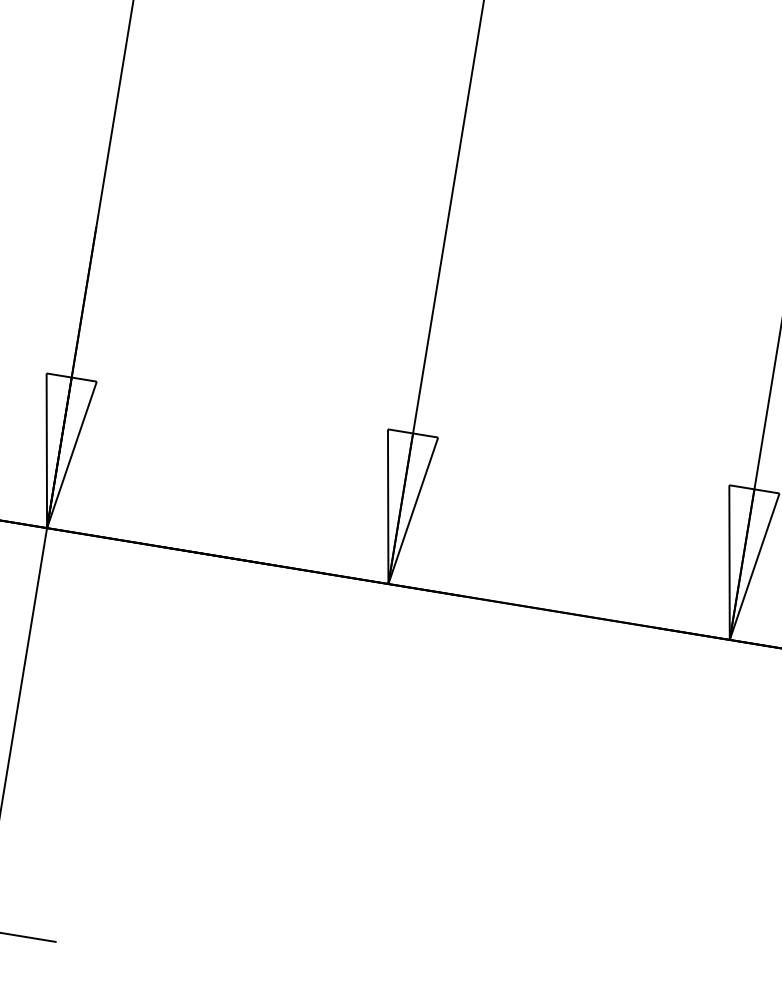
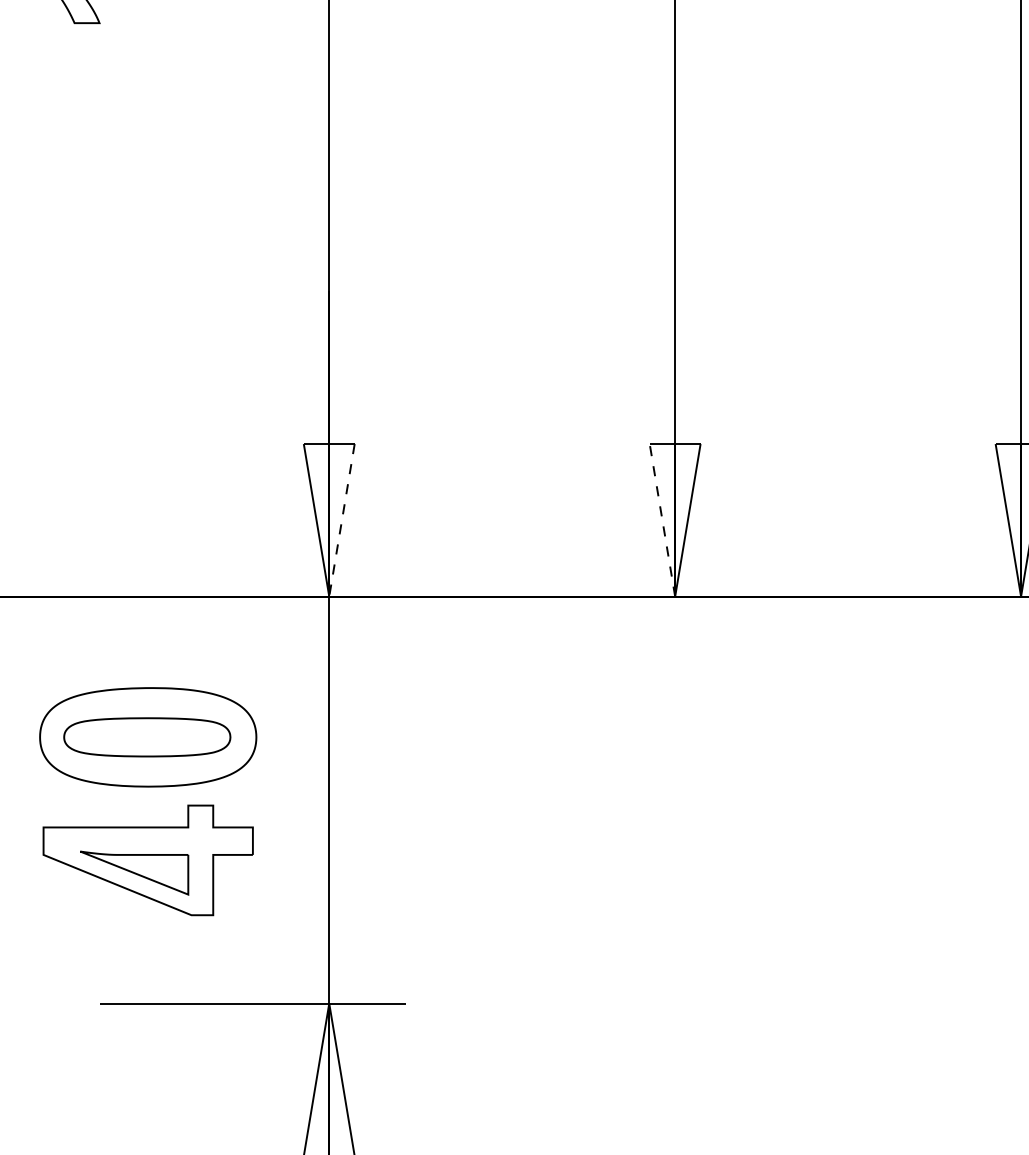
line: (71, 454) -> (341, 520), solid -> dashed
line: (388, 505) -> (662, 519), solid -> dashed

